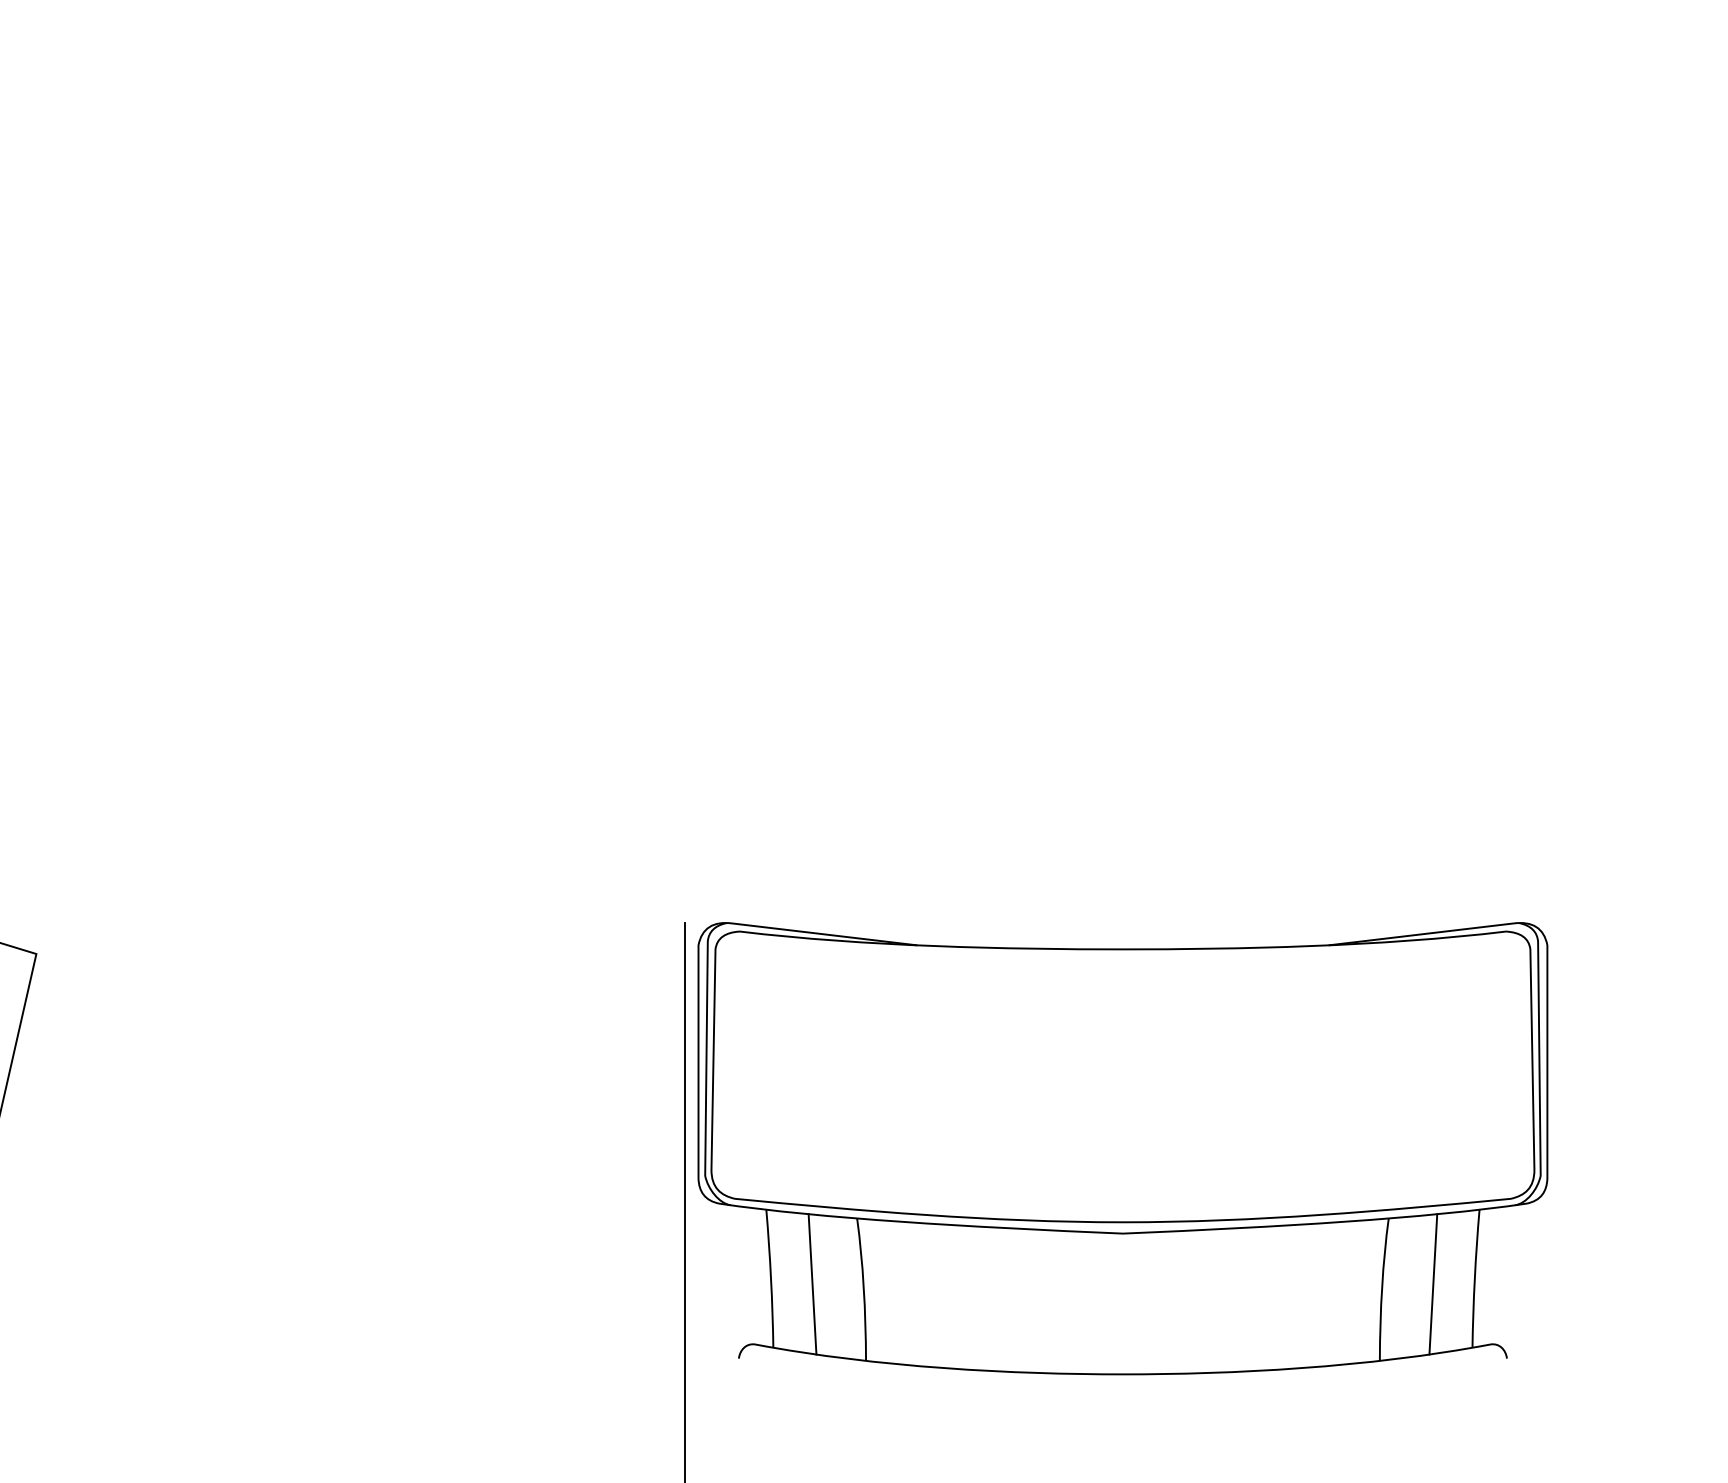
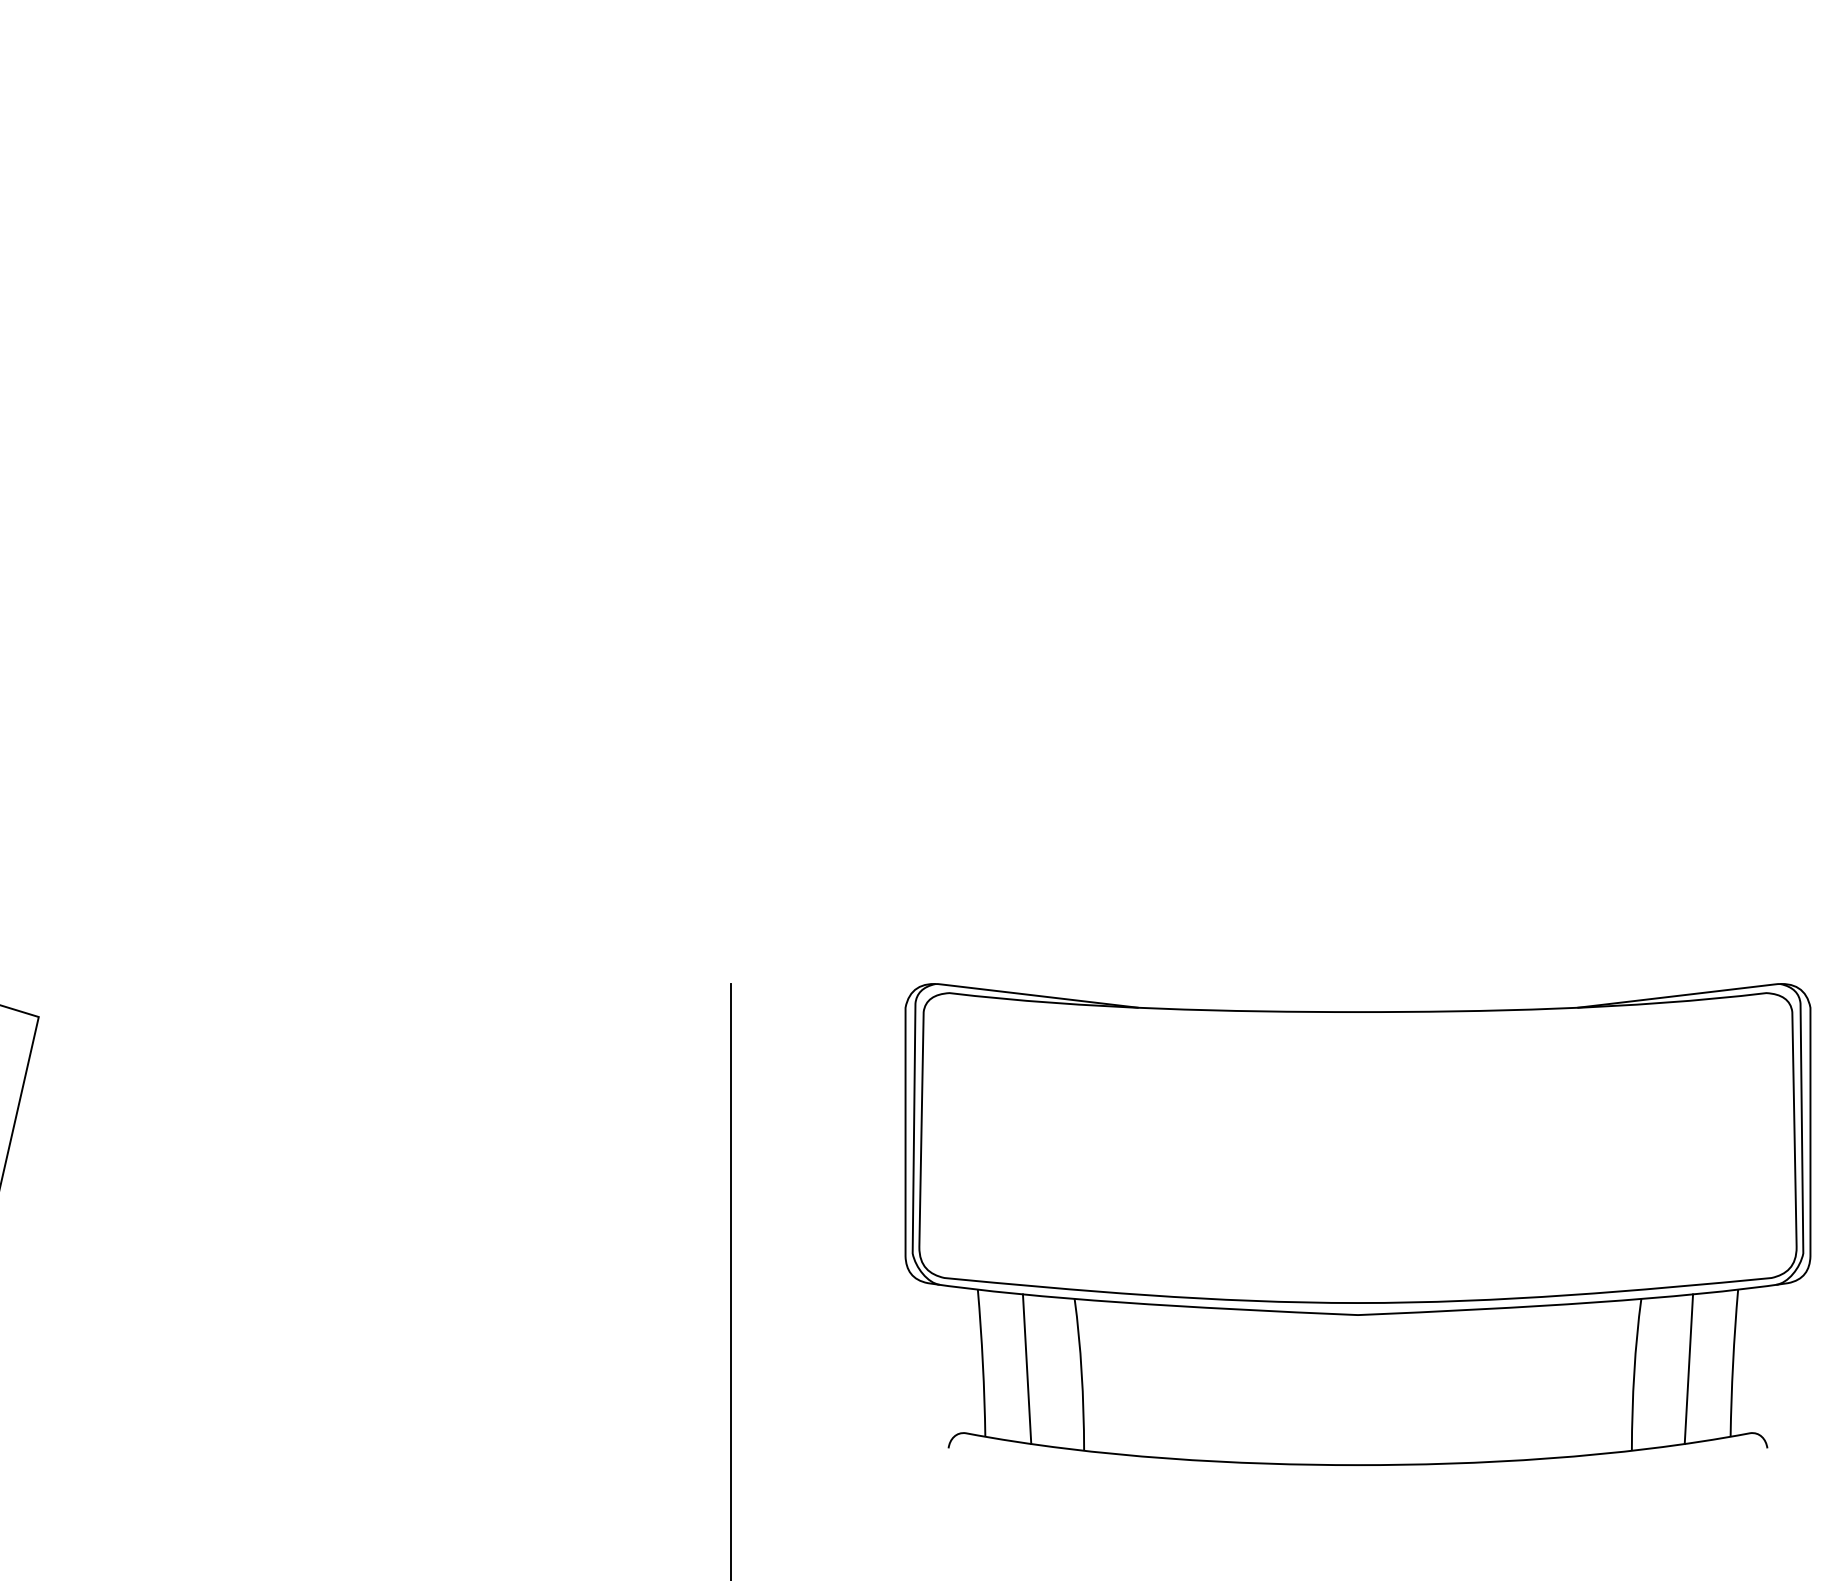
part: (1122, 1148) -> (1357, 1224), moved

